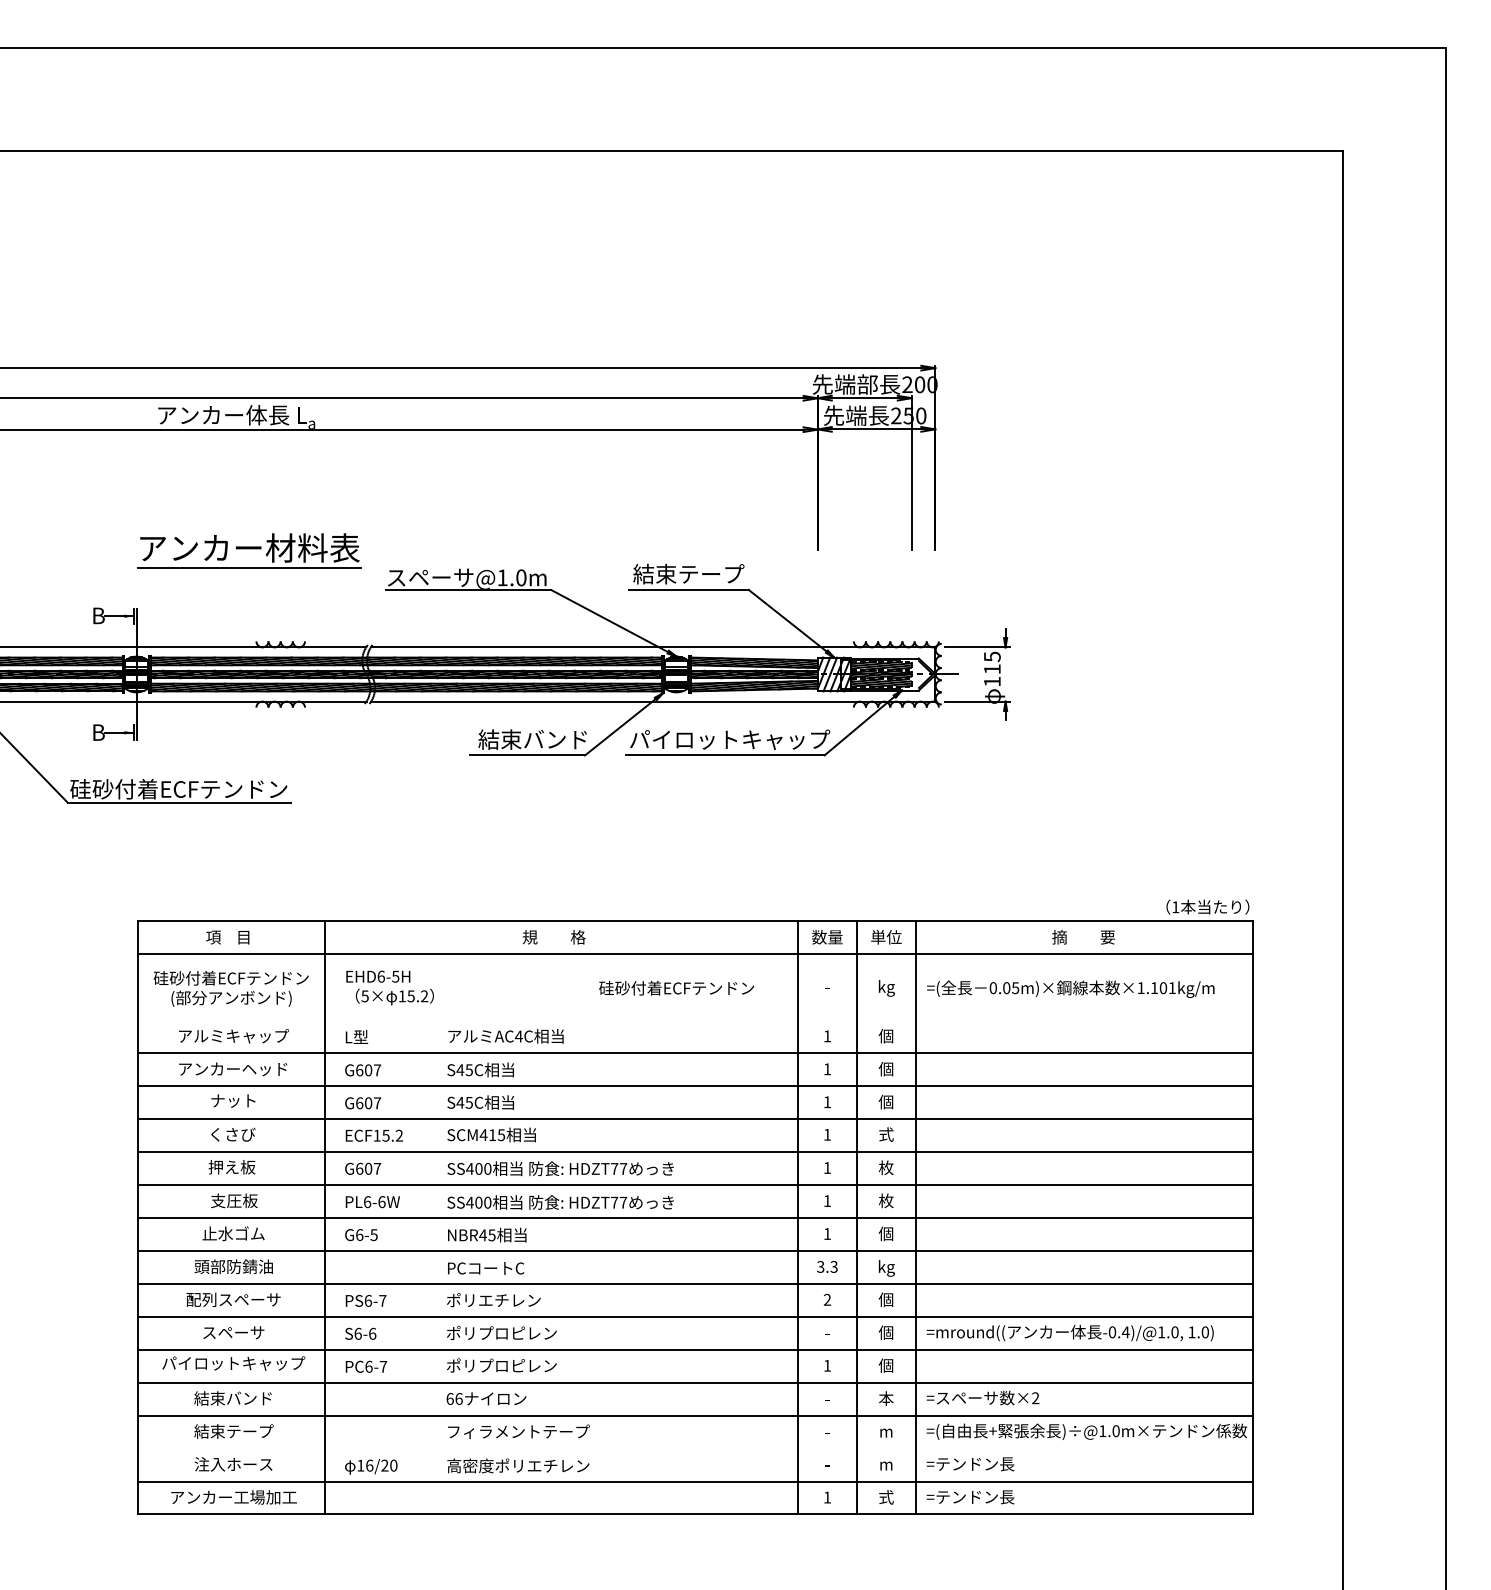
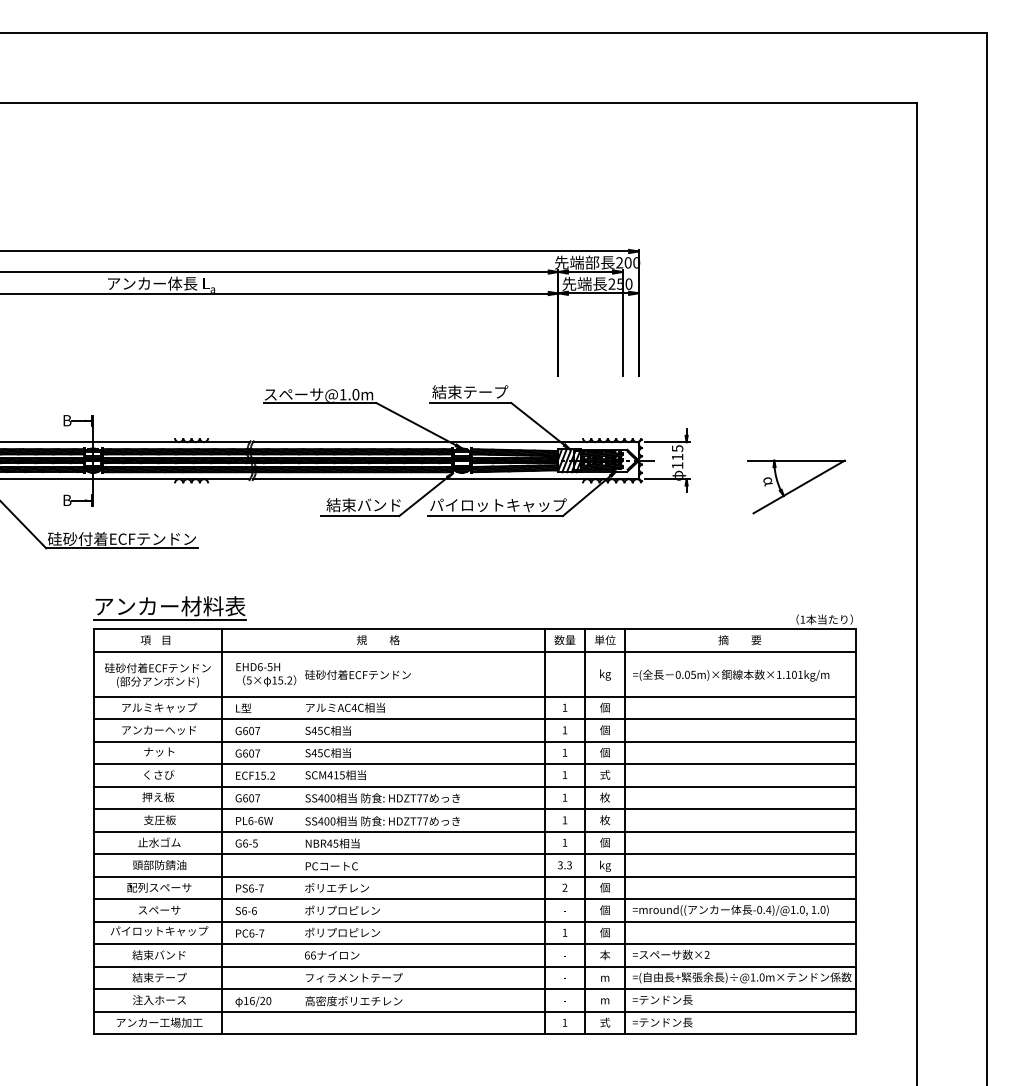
part: (248, 551) -> (169, 608), moved
part: (1166, 712) -> (796, 486), added
text: (675, 987) -> (357, 674), moved
line: (694, 1019) -> (474, 696), added
line: (694, 1448) -> (474, 989), added

